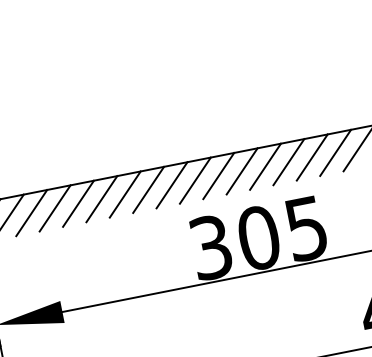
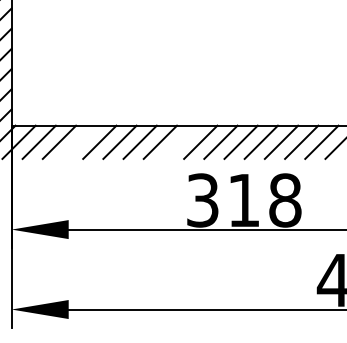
line: (171, 184) -> (180, 141), removed
line: (54, 207) -> (79, 141), removed
text: (282, 233) -> (264, 200), 305 -> 318

